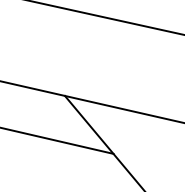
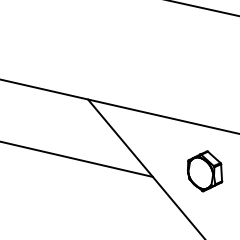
part: (152, 149) -> (205, 171), added

